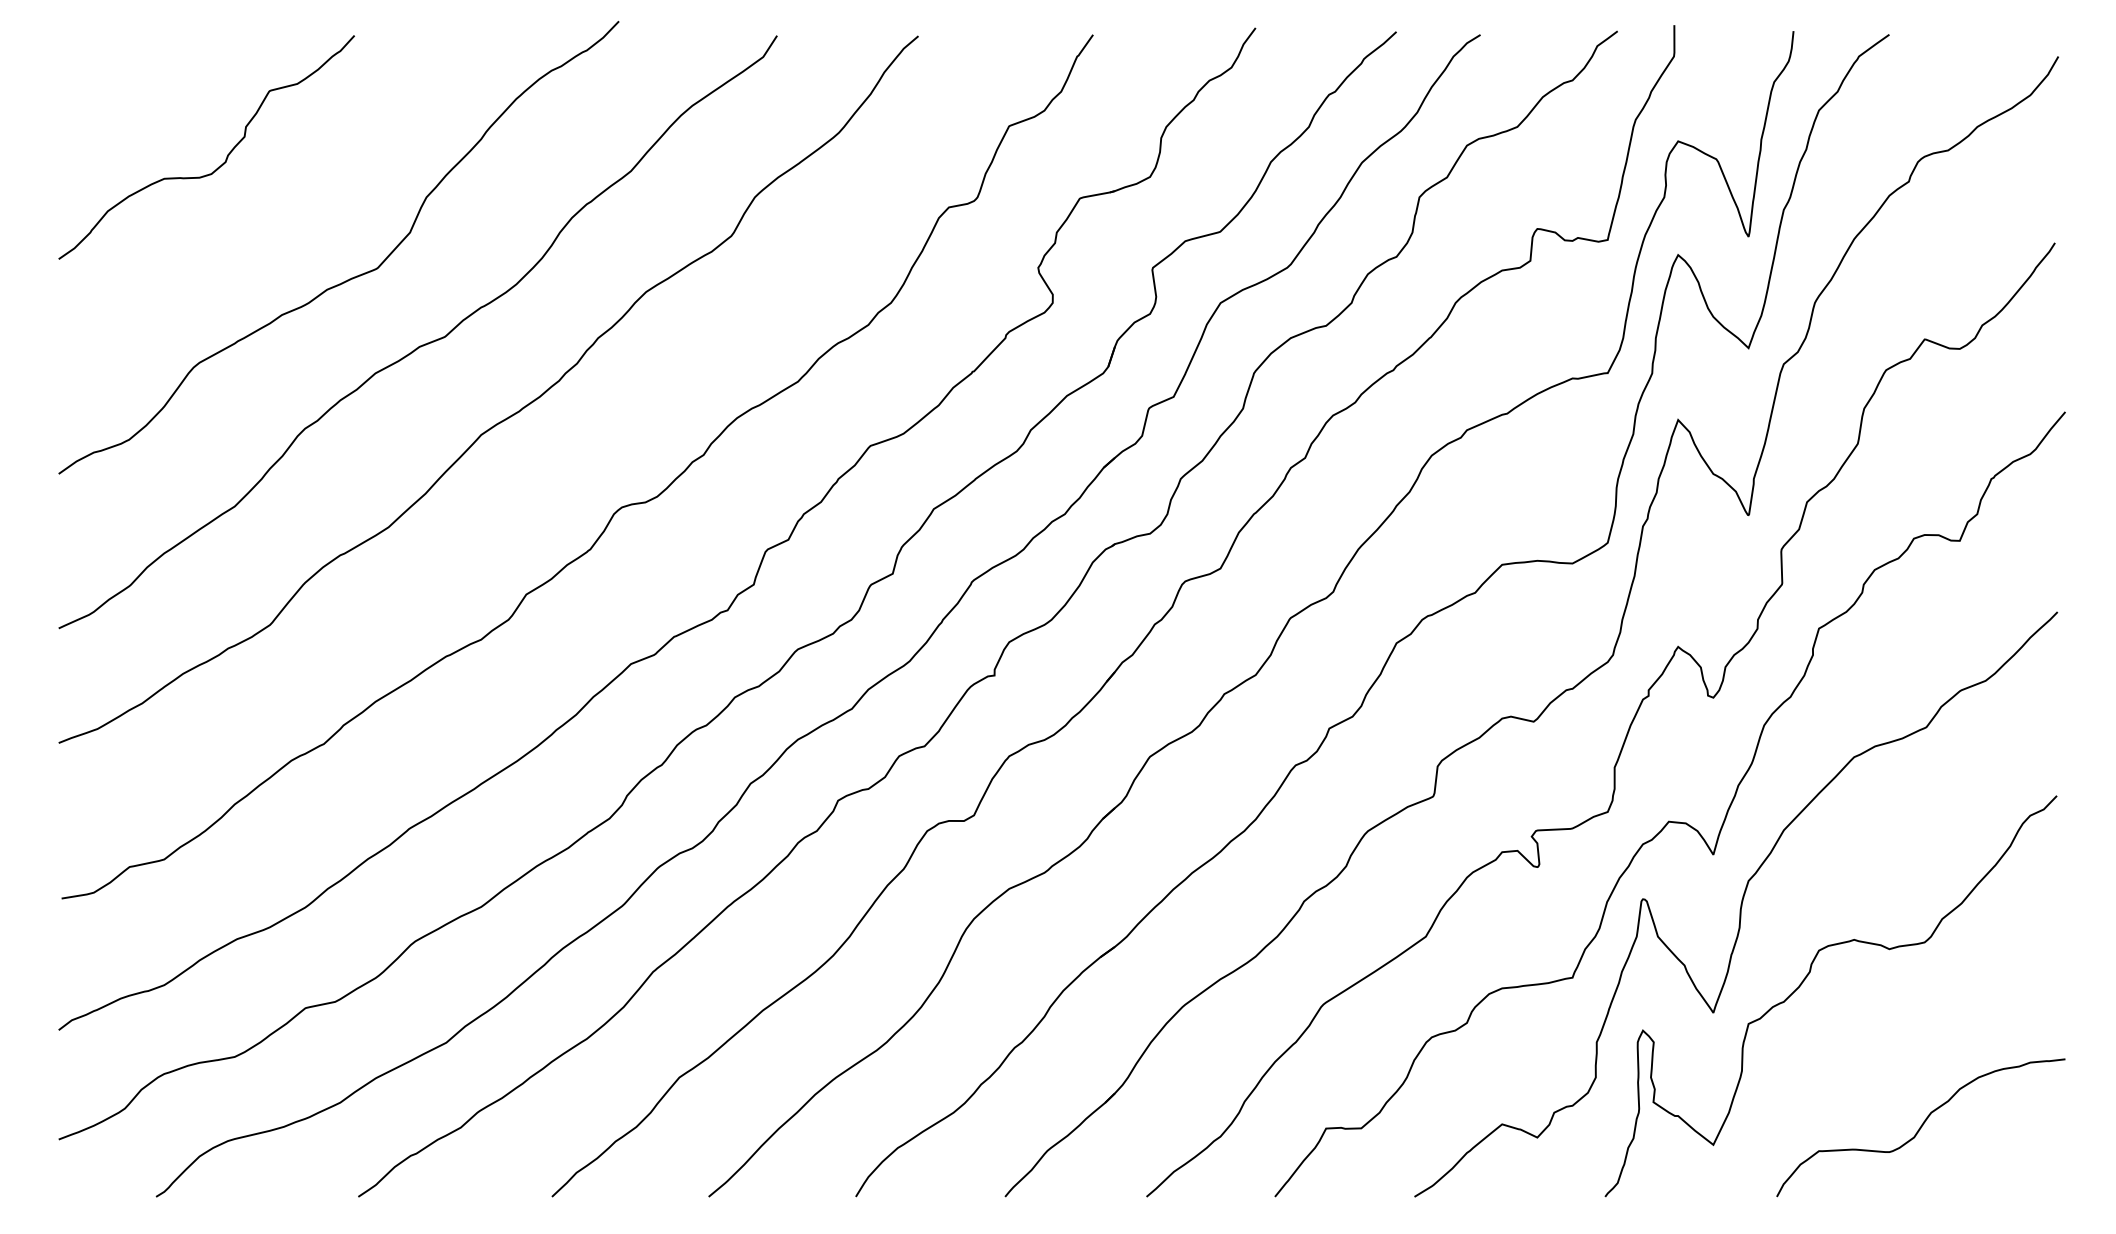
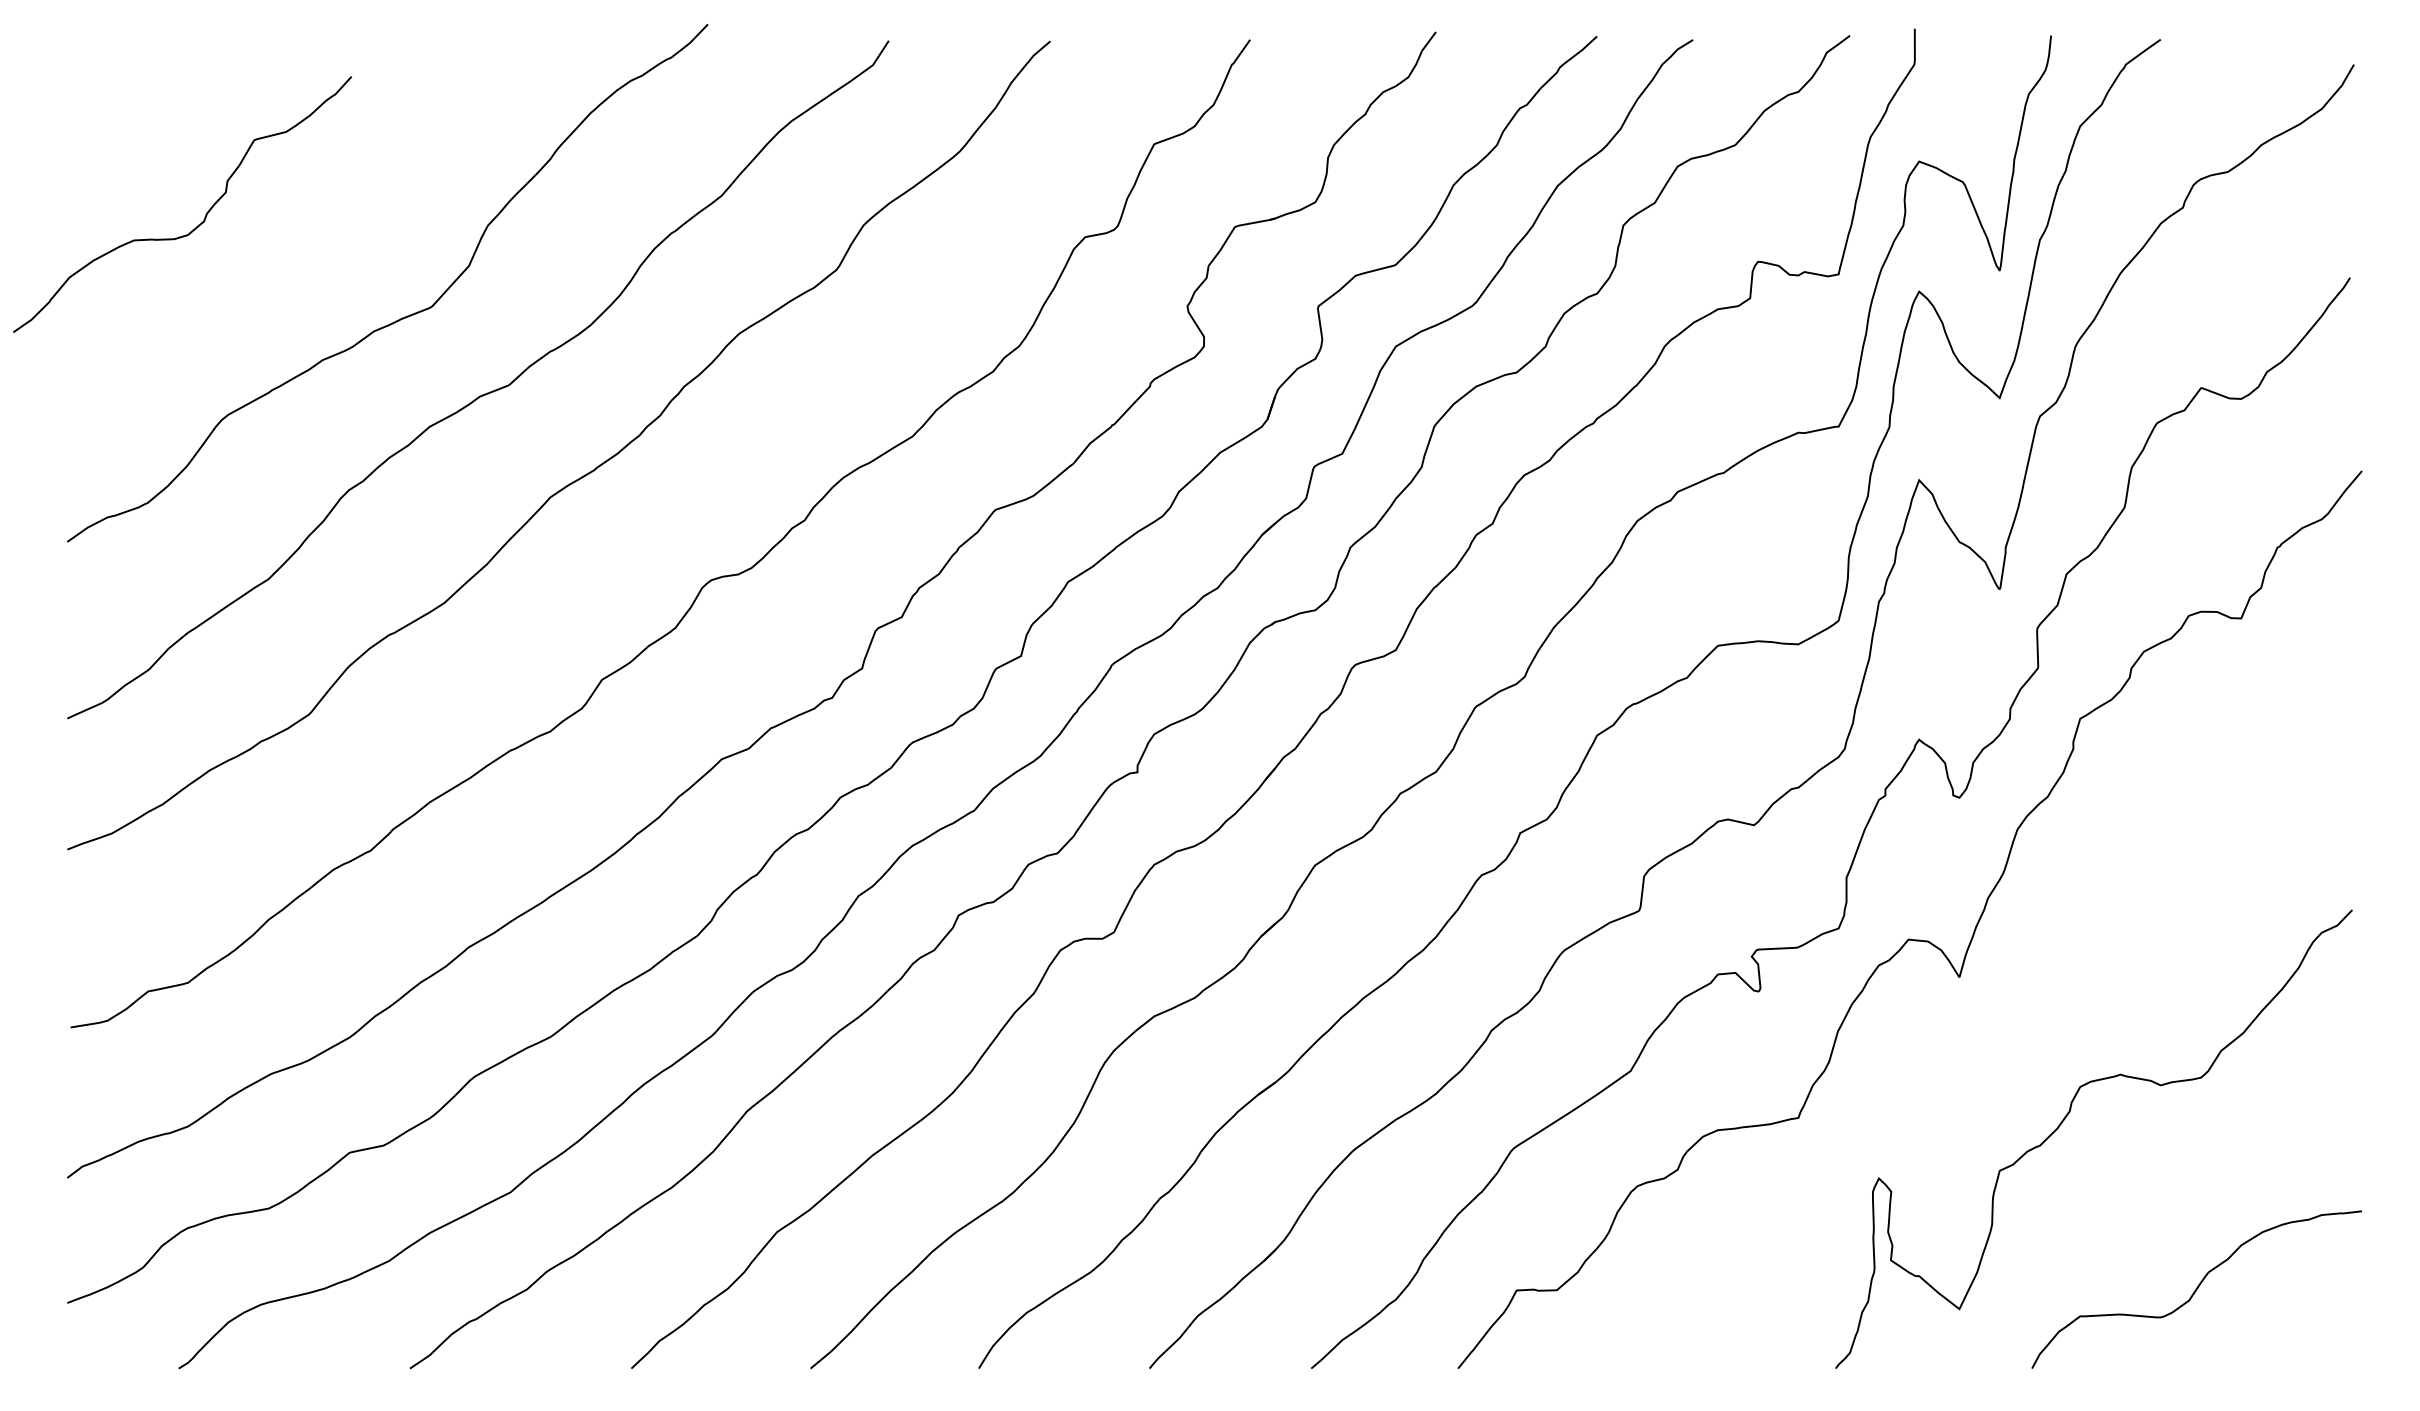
curve: (226, 156) -> (205, 214), moved
curve: (1740, 904) -> (1990, 1034), removed

